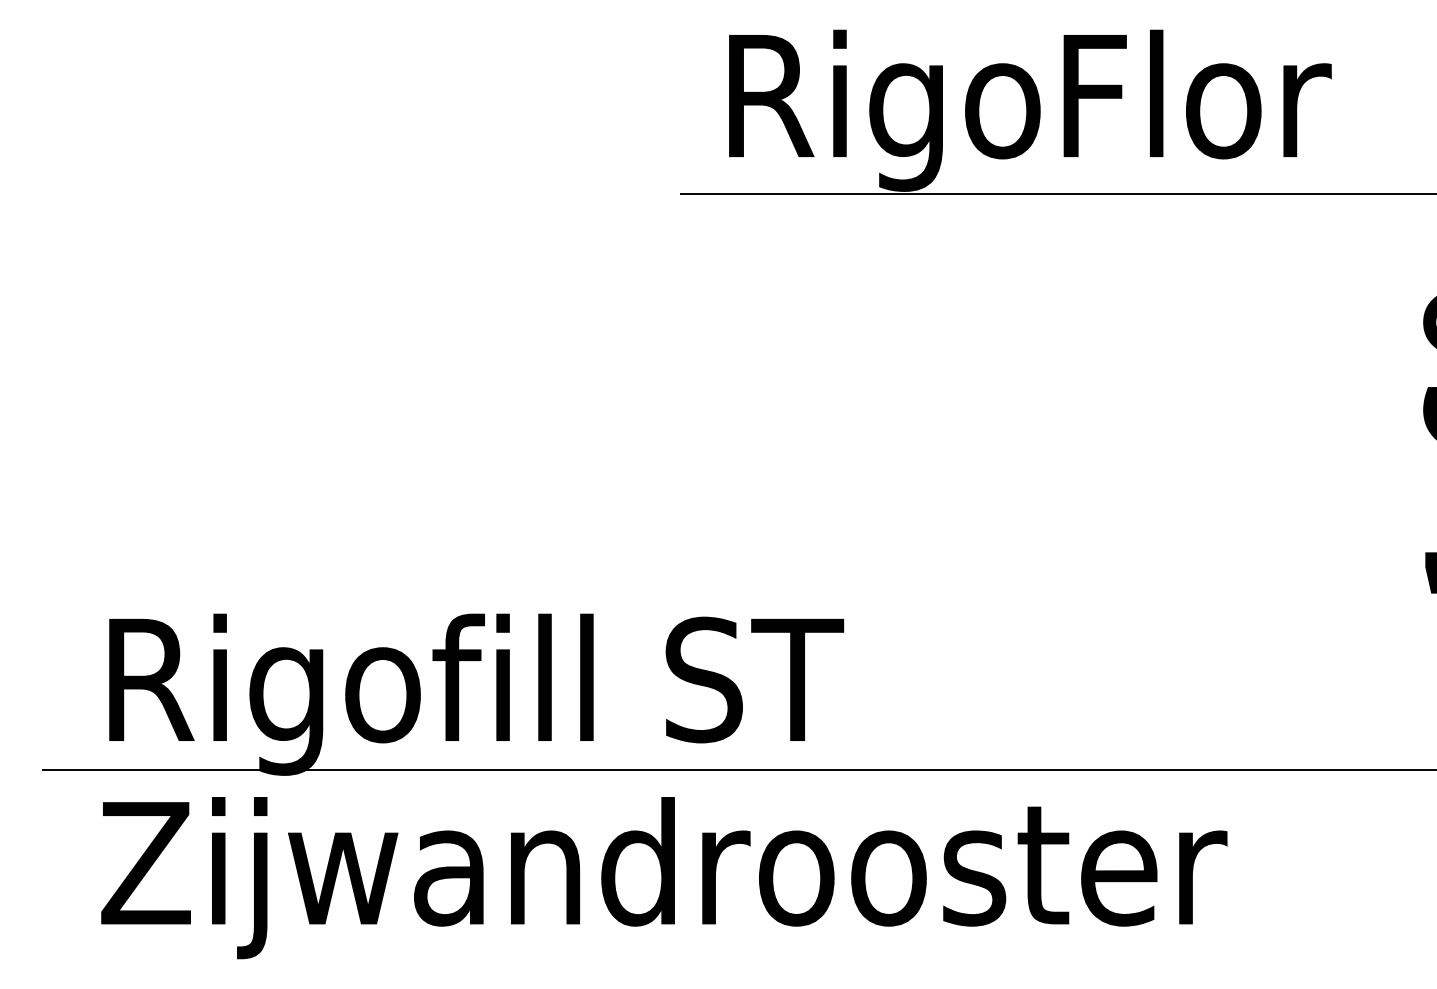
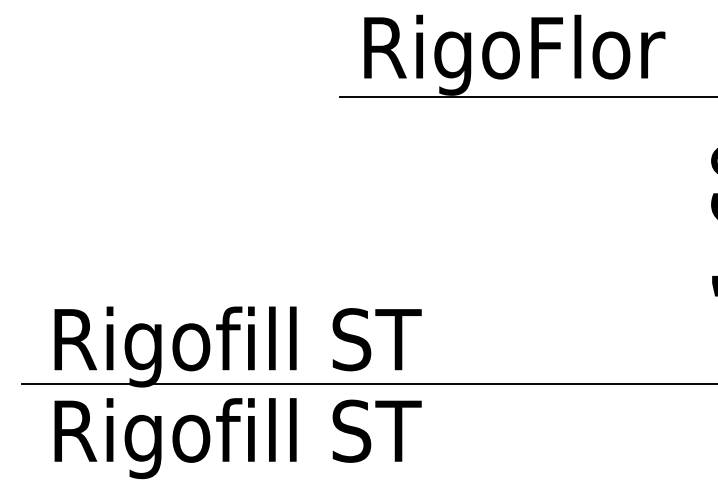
text: (663, 877) -> (331, 438), Zijwandrooster -> Rigofill ST

